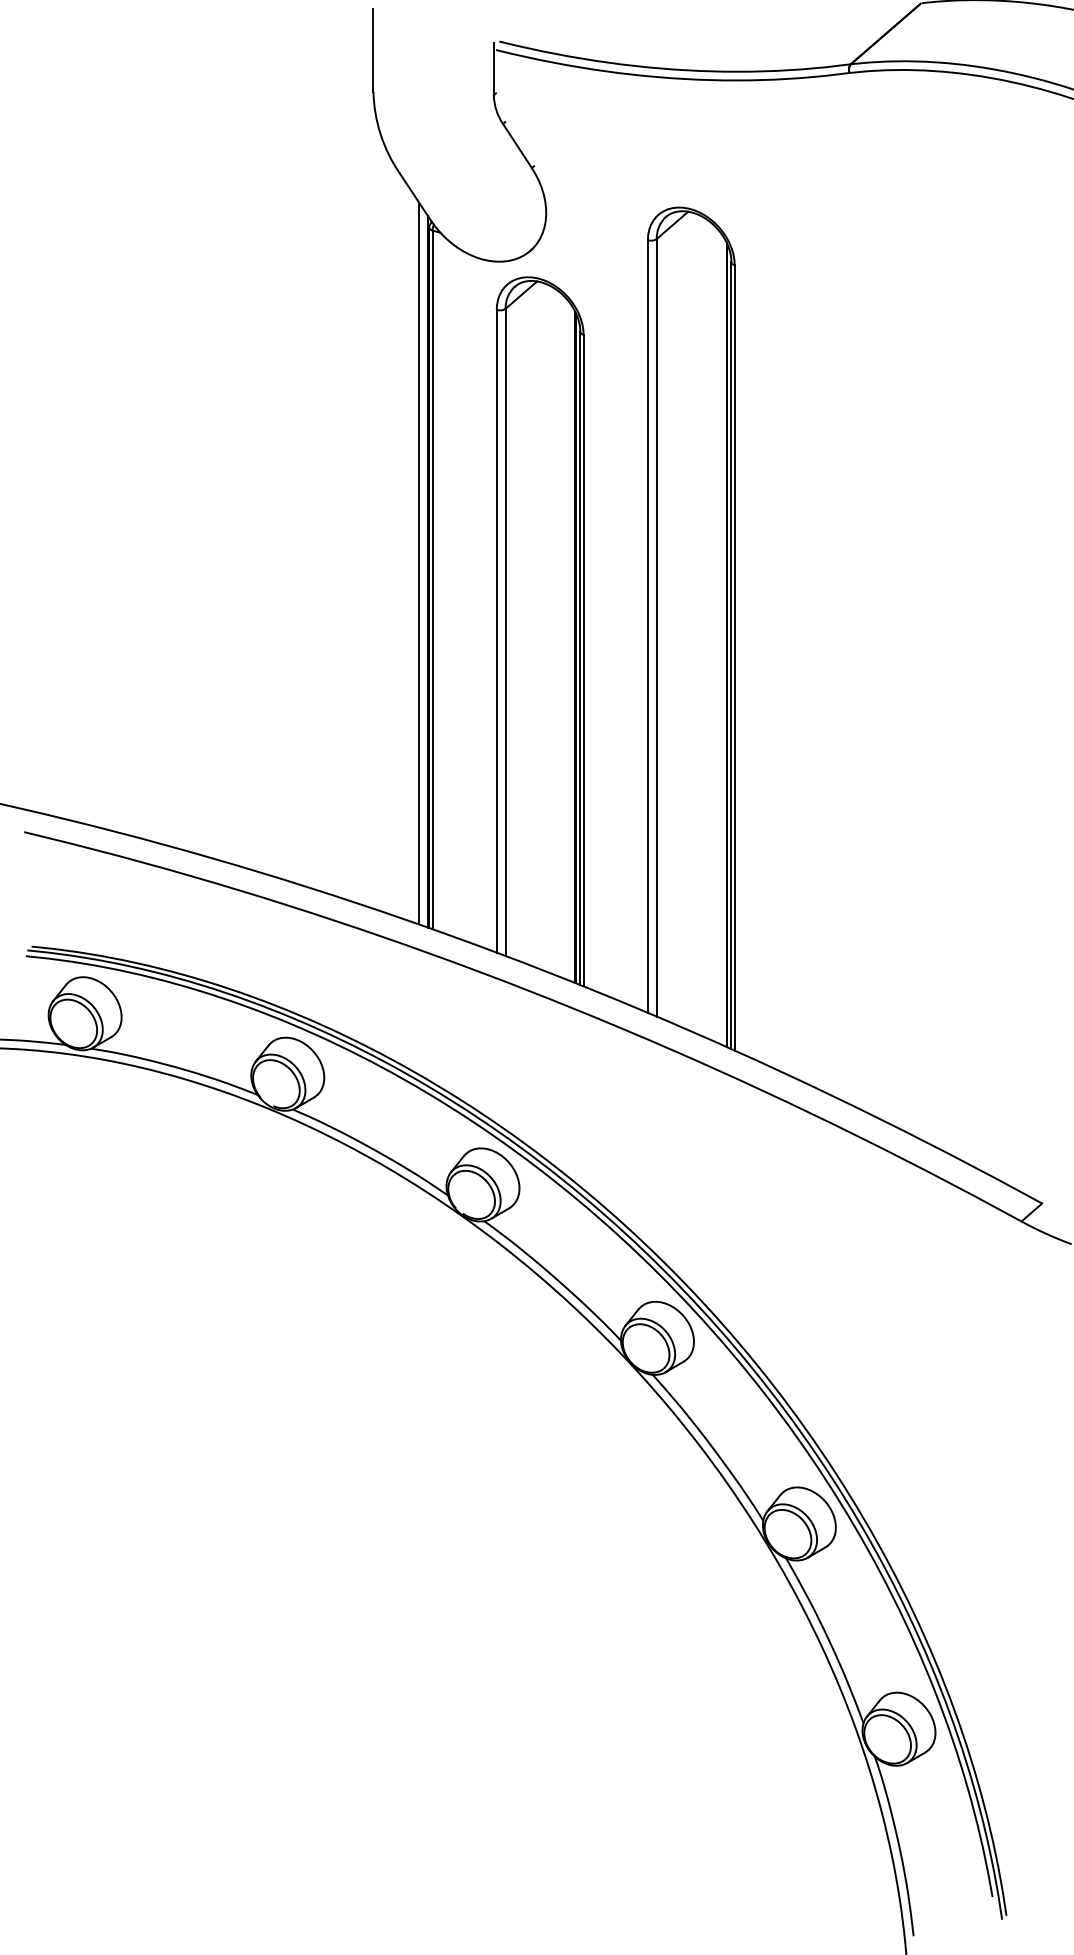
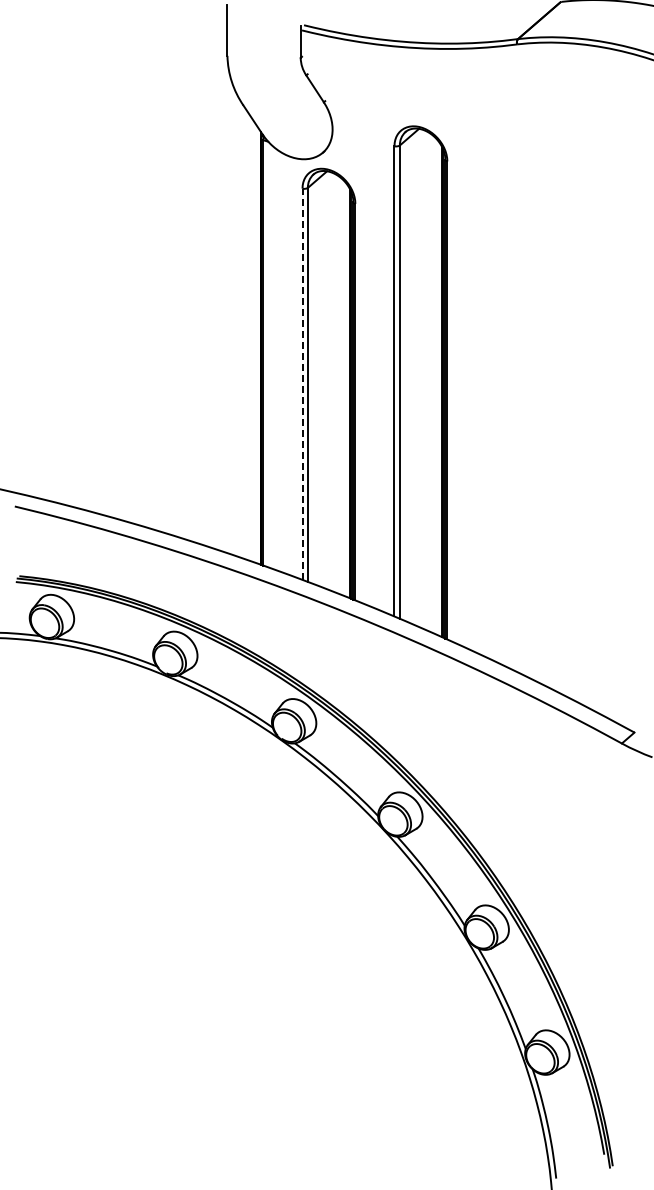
line: (419, 562) -> (255, 342), removed
line: (496, 631) -> (302, 384), solid -> dashed

